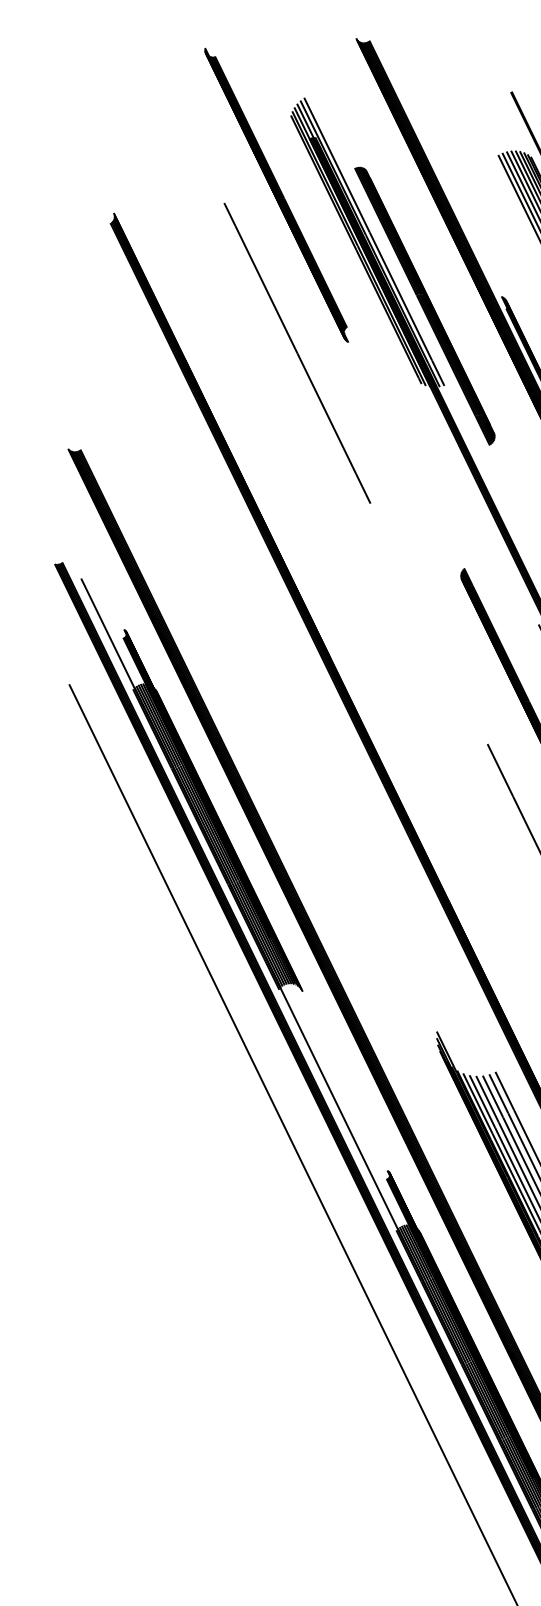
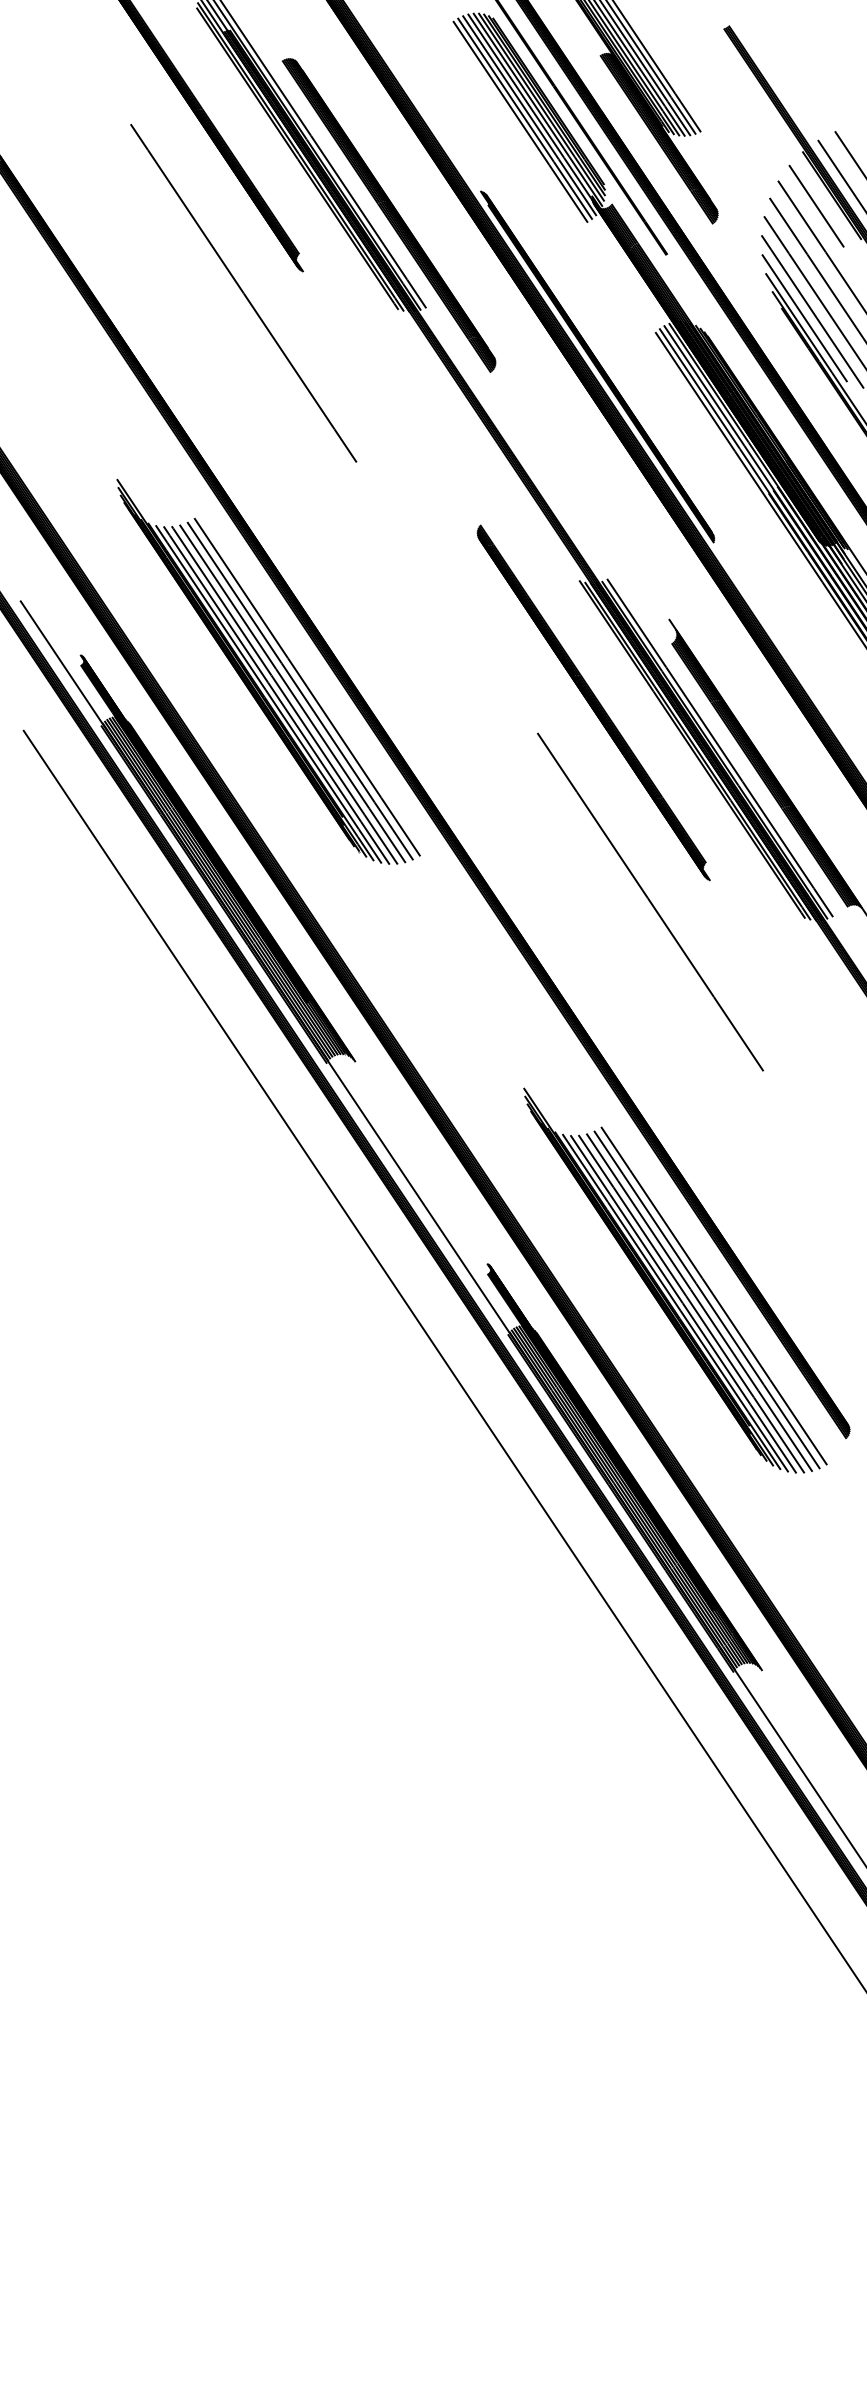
part: (275, 663) -> (268, 671), added

